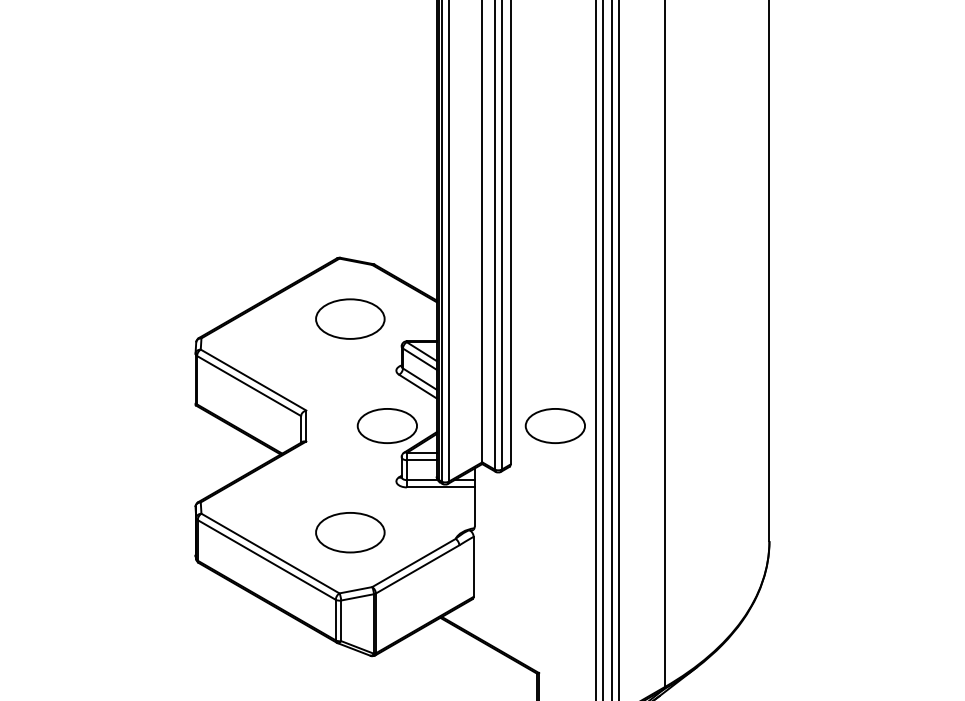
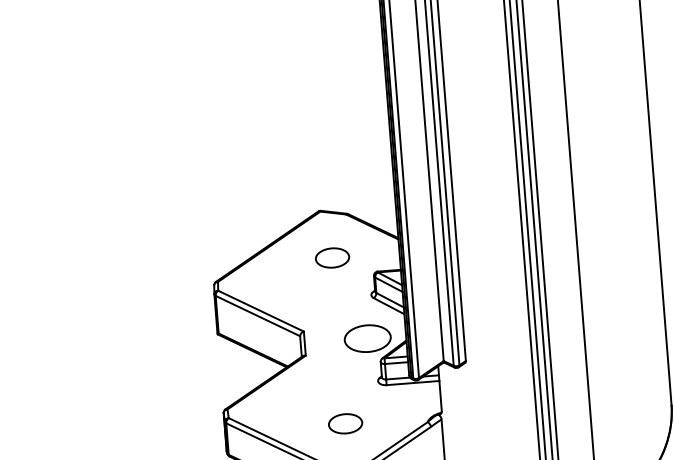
part: (350, 319) -> (332, 258), size x0.62
part: (554, 425) -> (497, 328), removed
part: (350, 532) -> (345, 423), size x0.62

